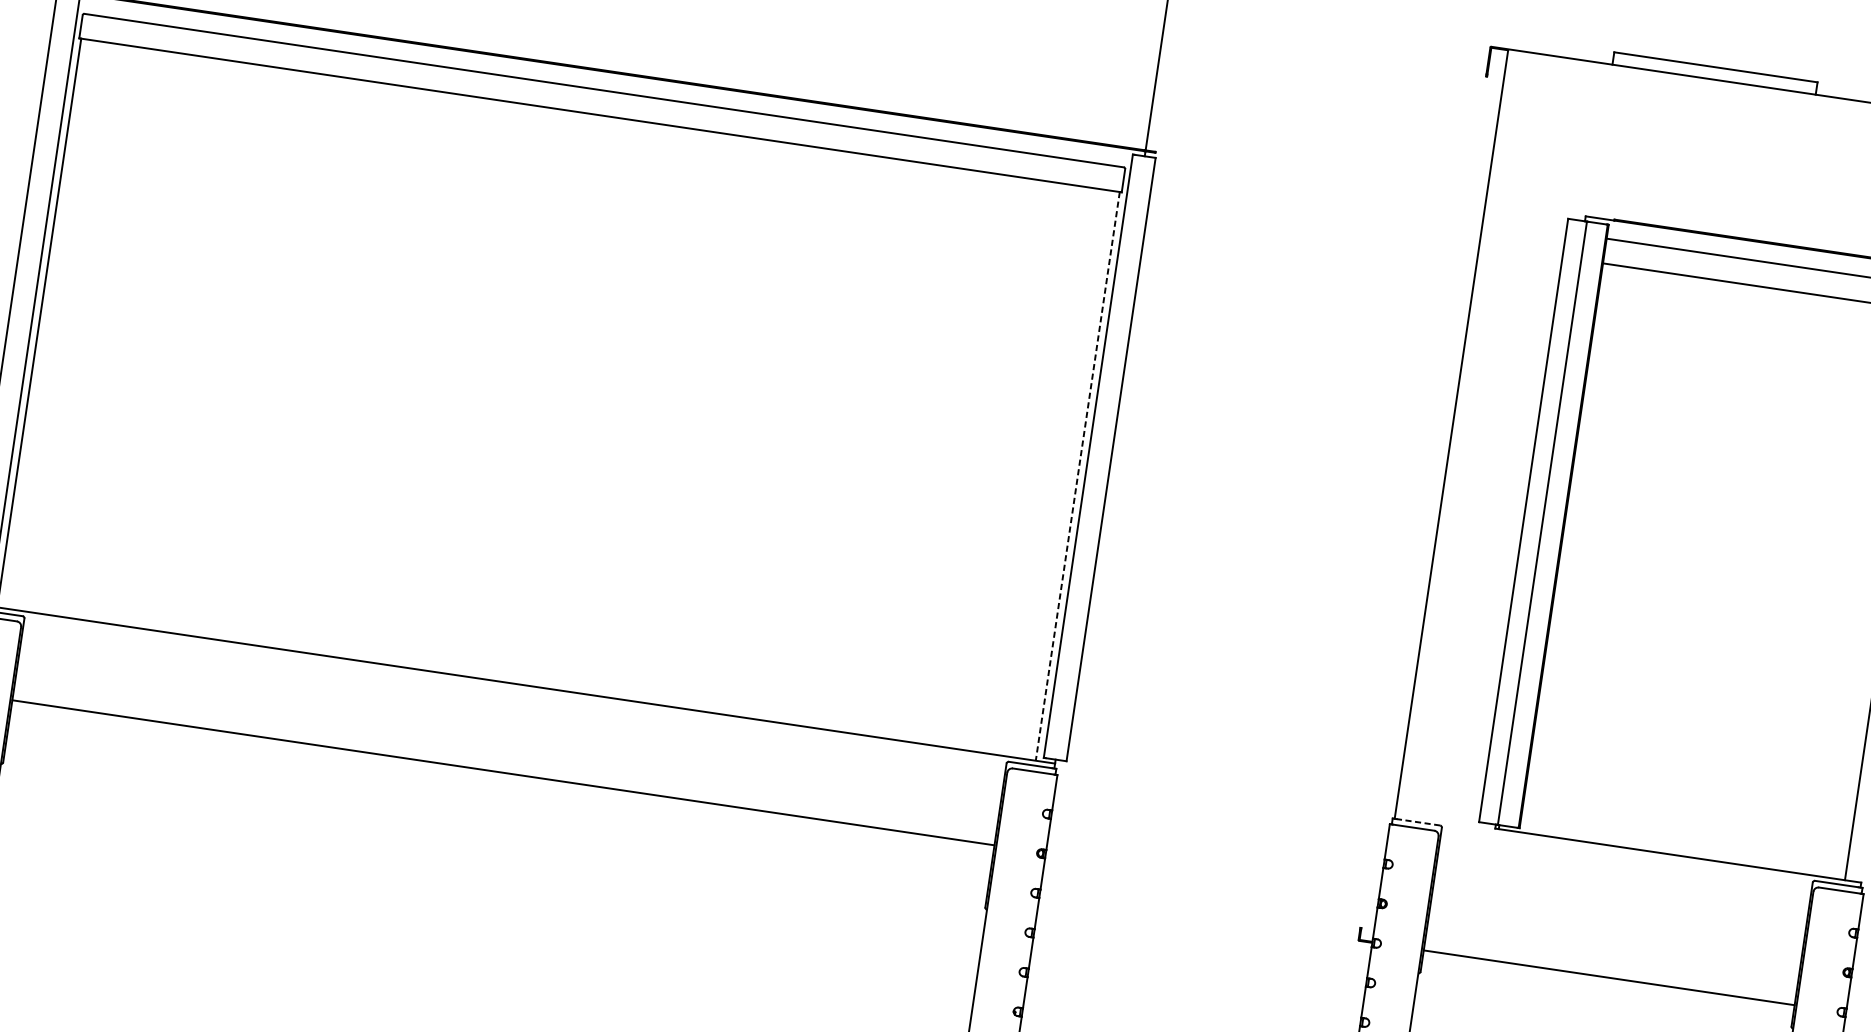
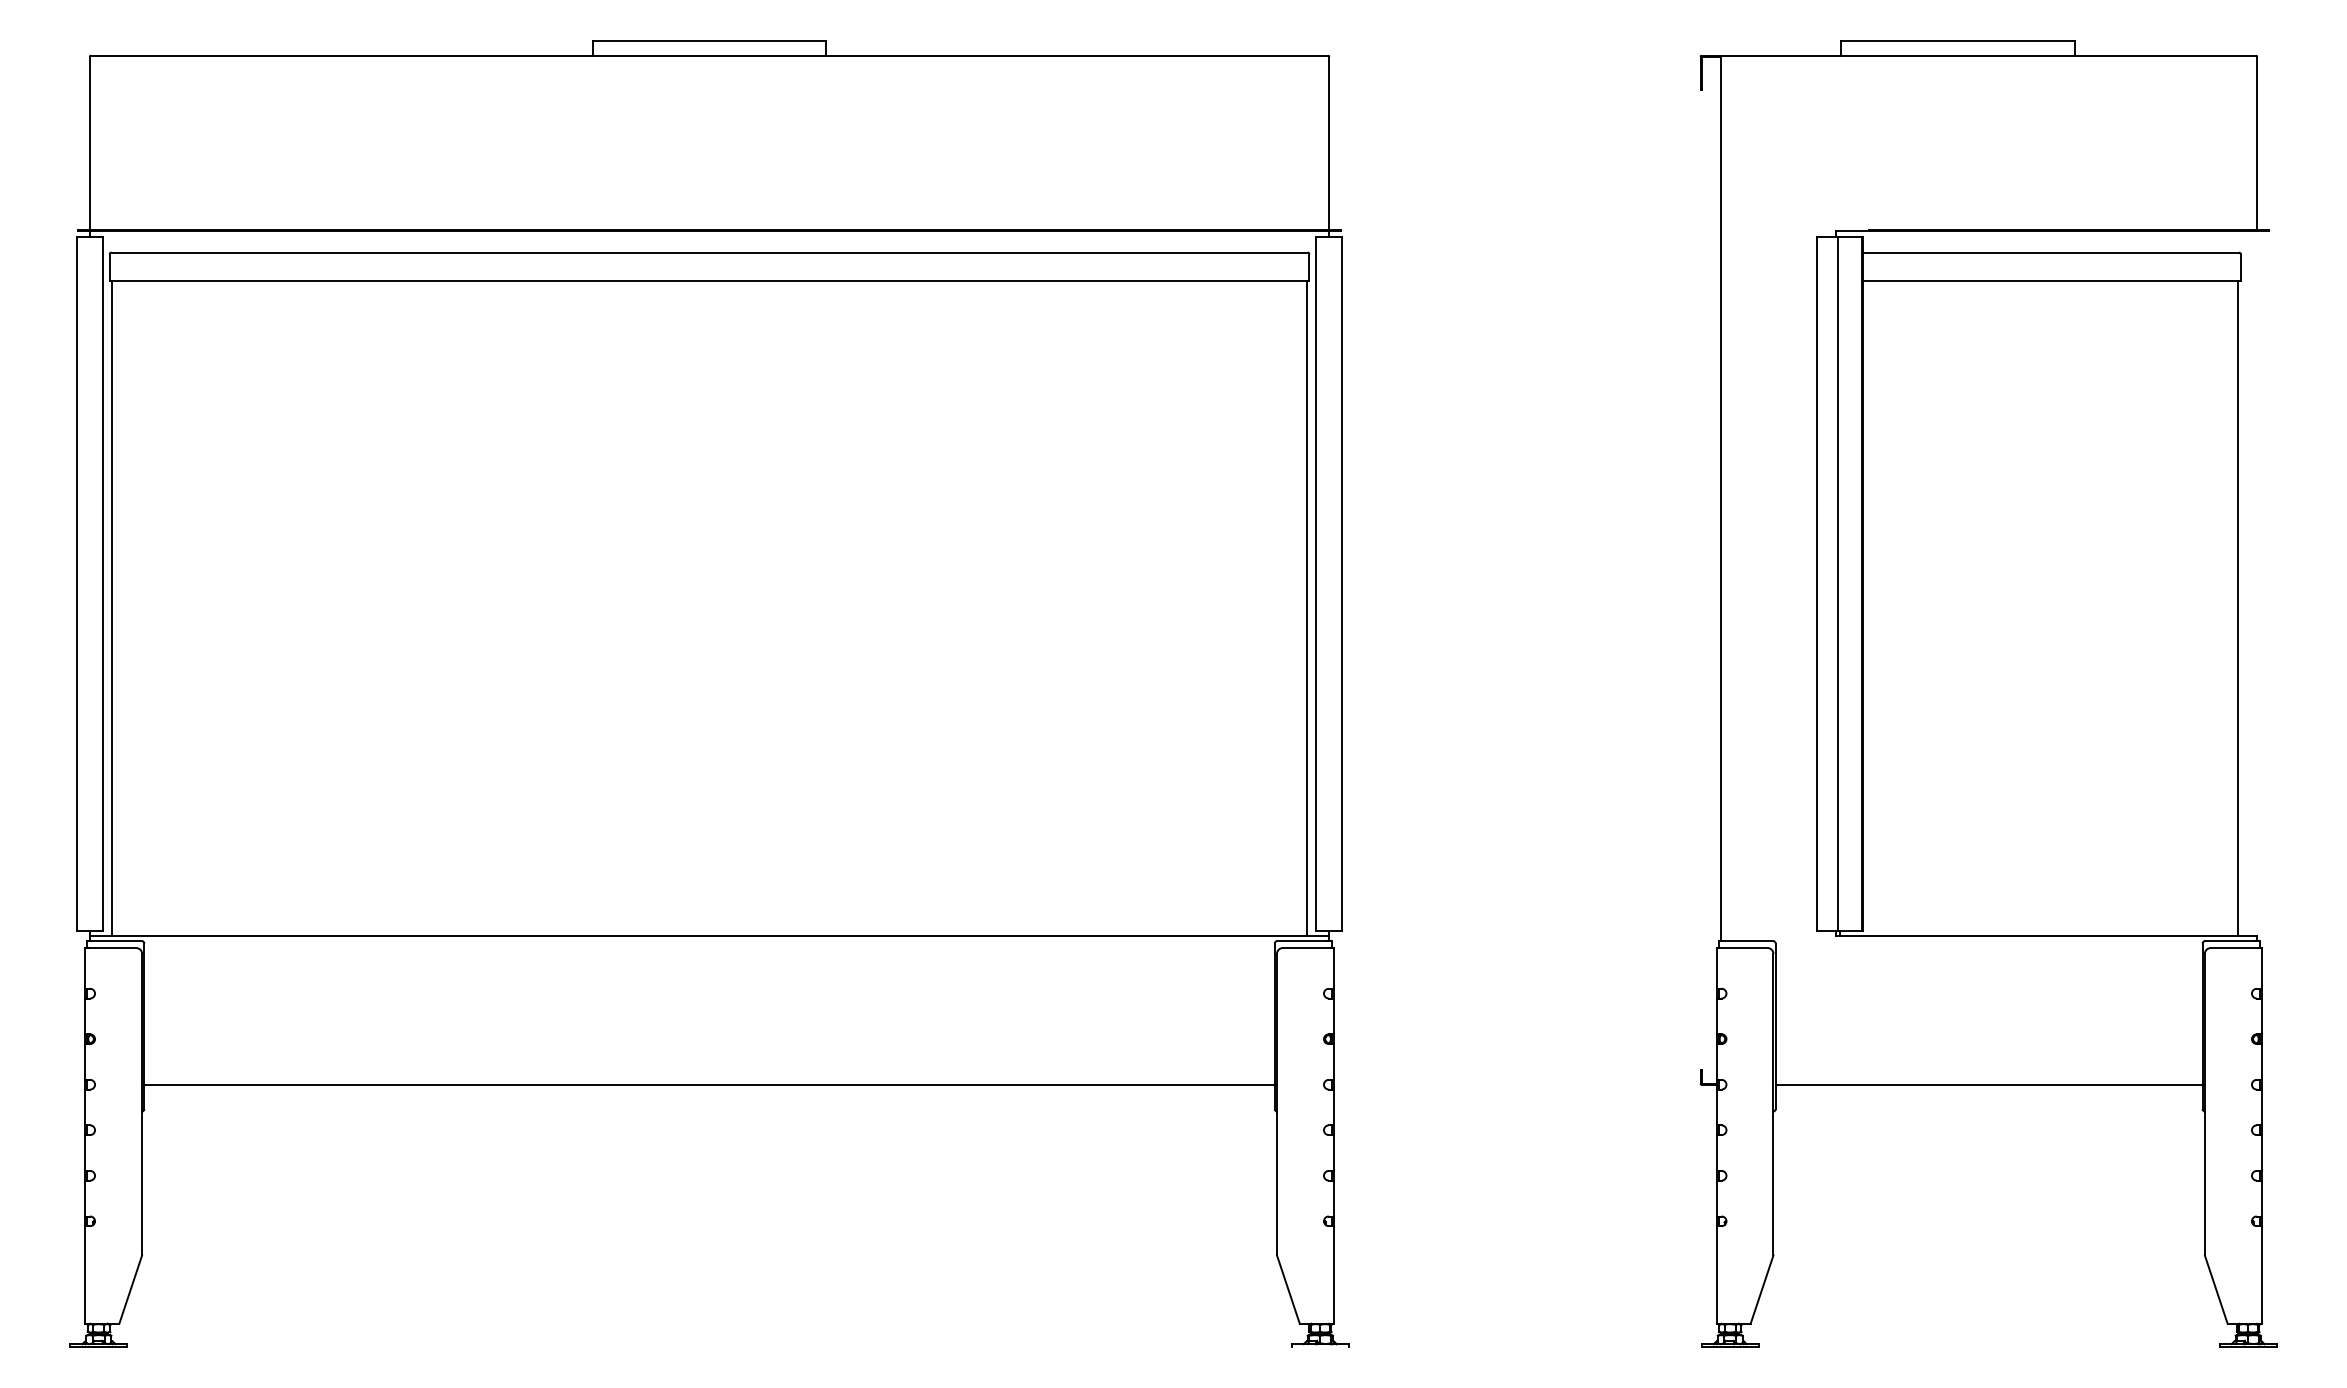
line: (1078, 476) -> (1307, 608), dashed -> solid
line: (503, 772) -> (709, 1084), moved
line: (1417, 822) -> (1747, 941), dashed -> solid

